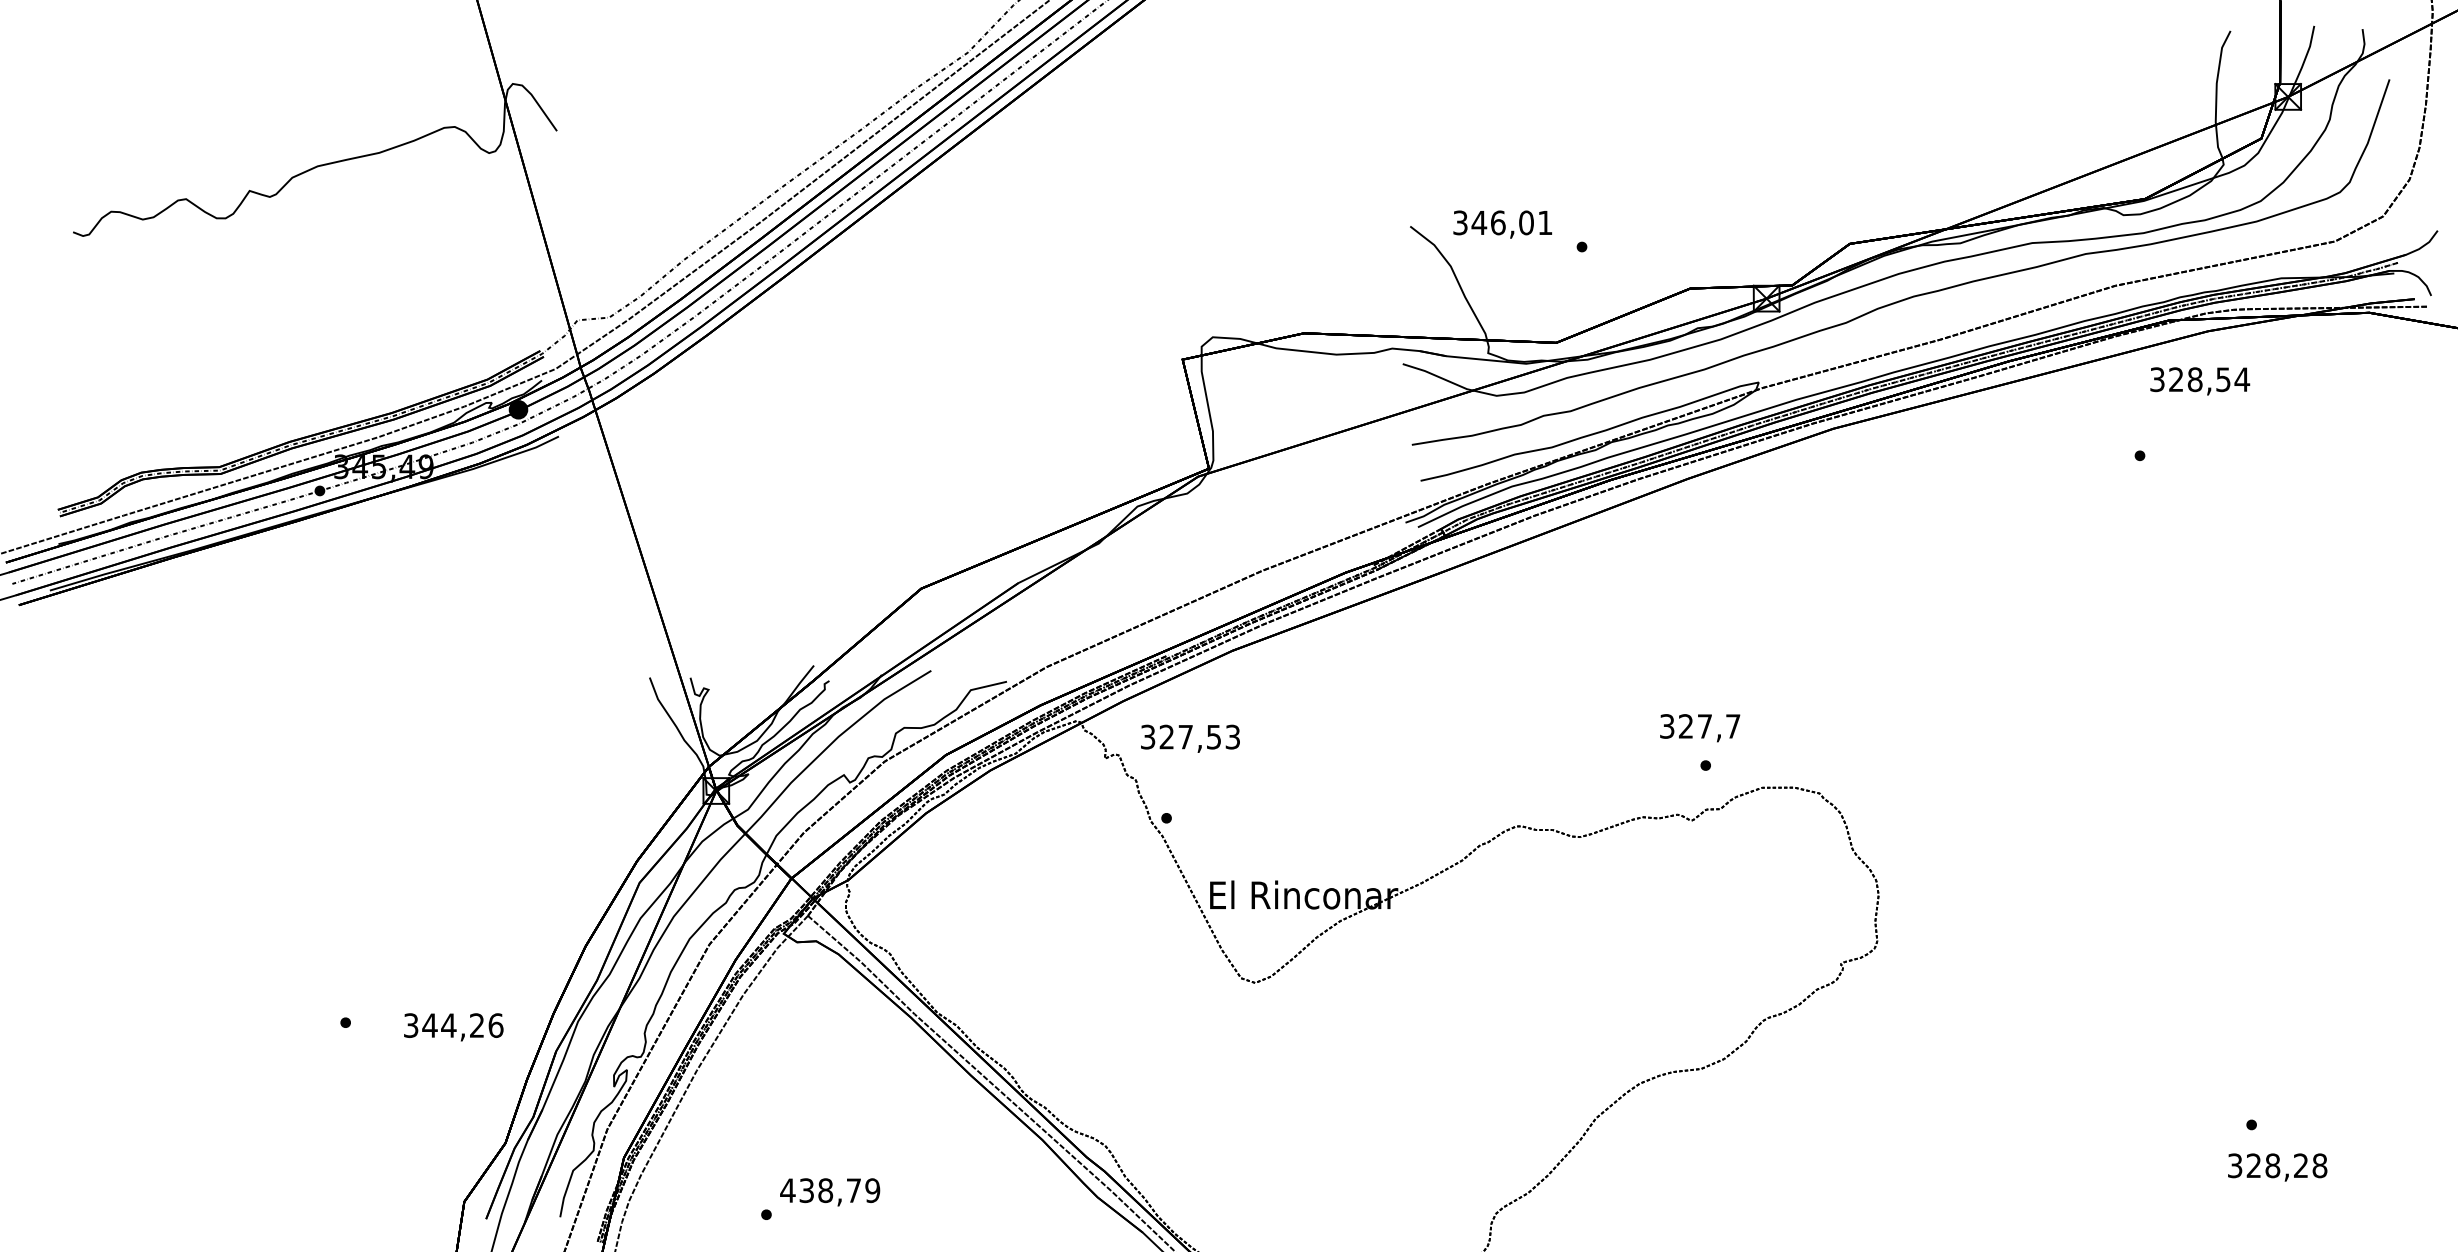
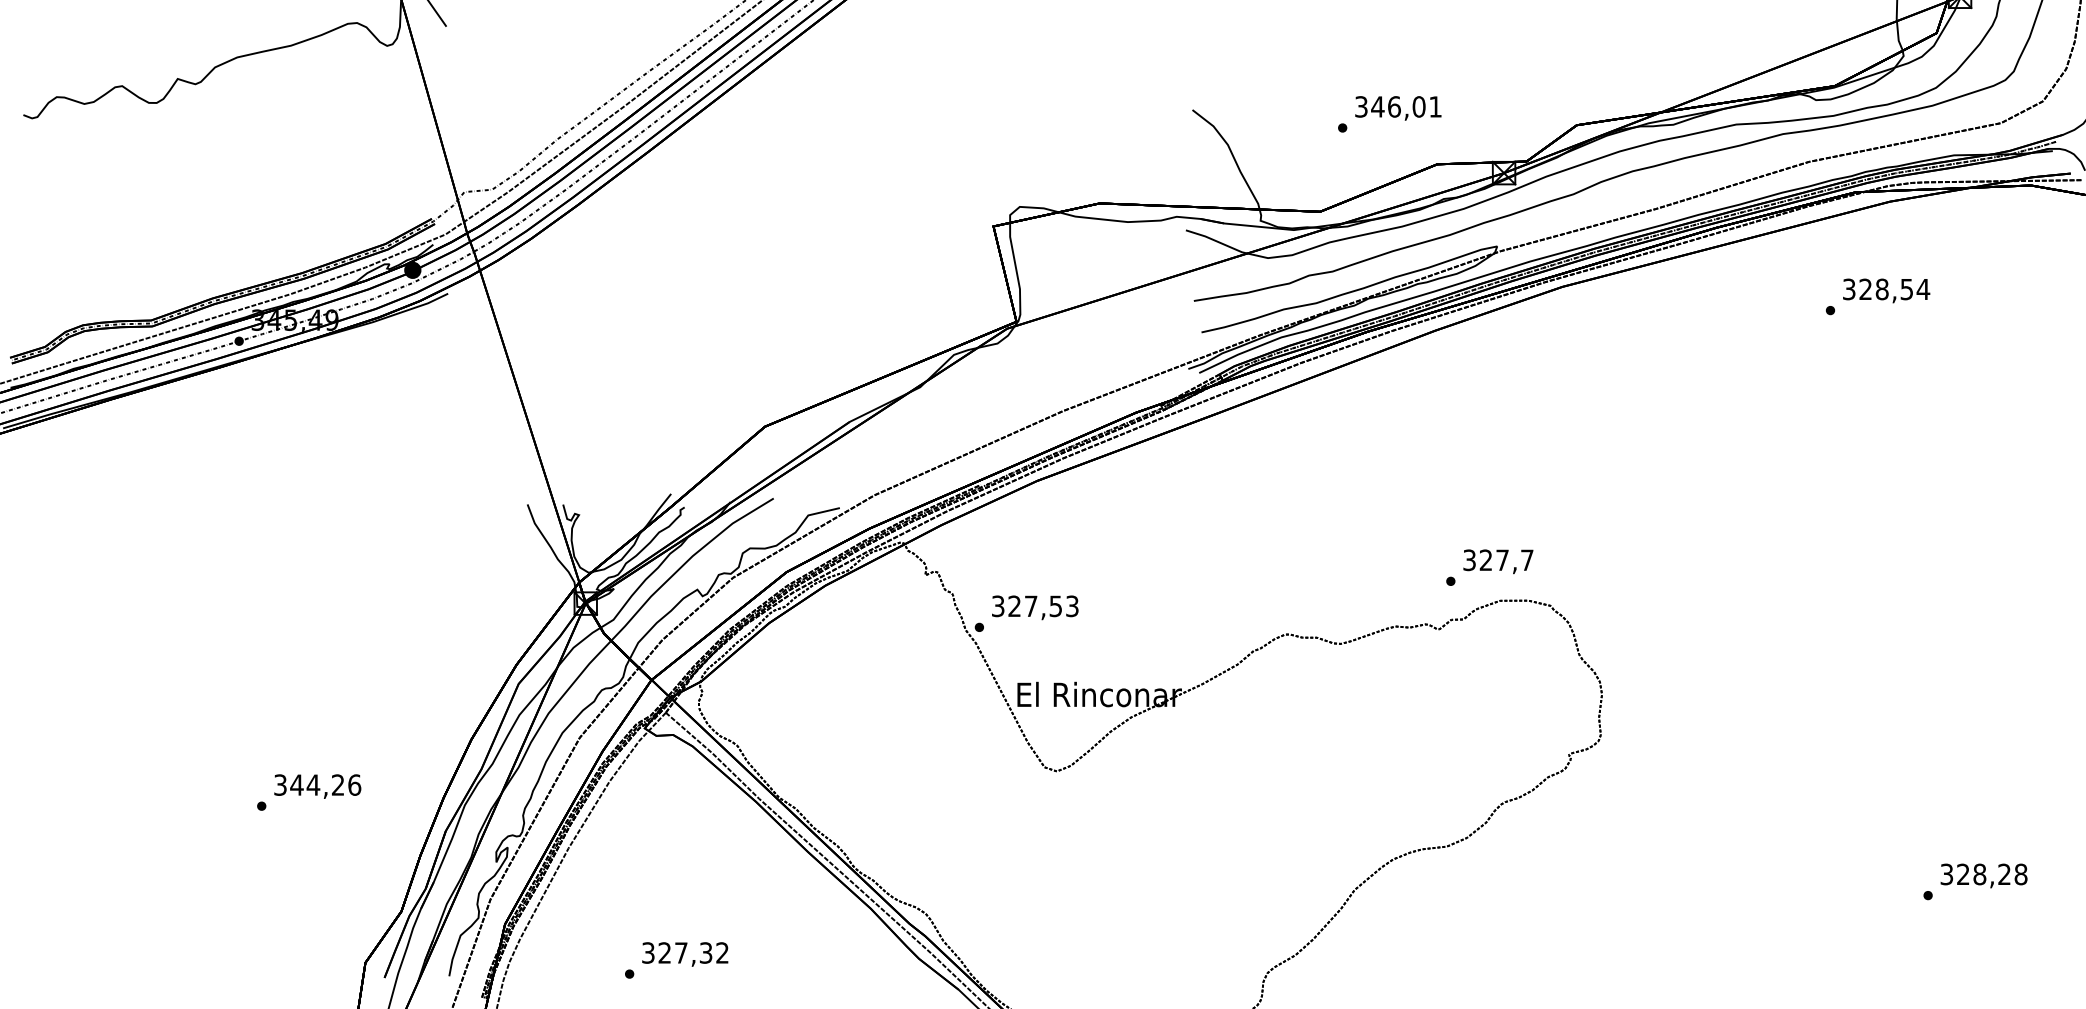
text: (1502, 224) -> (1398, 108), moved
text: (2200, 381) -> (1886, 291), moved
text: (1700, 728) -> (1498, 562), moved
text: (1190, 738) -> (1035, 607), moved
text: (453, 1027) -> (317, 786), moved
text: (2277, 1167) -> (1983, 875), moved
text: (830, 1190) -> (685, 952), 438,79 -> 327,32

